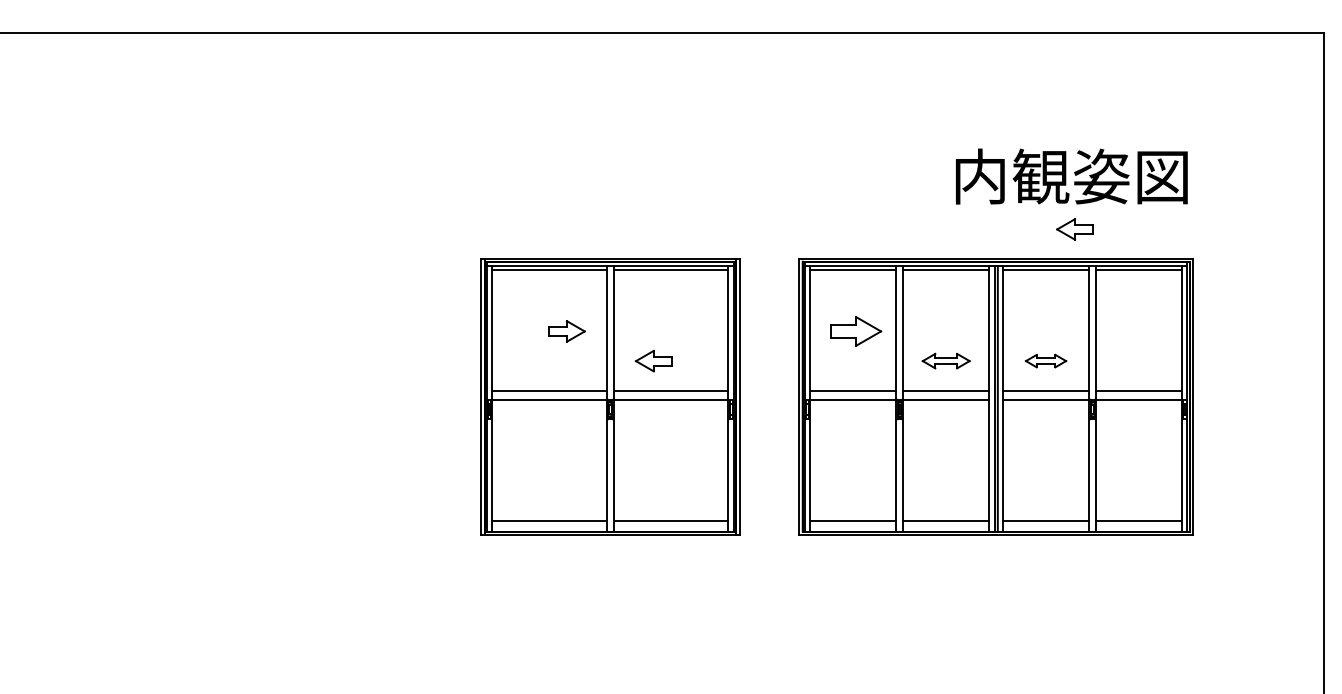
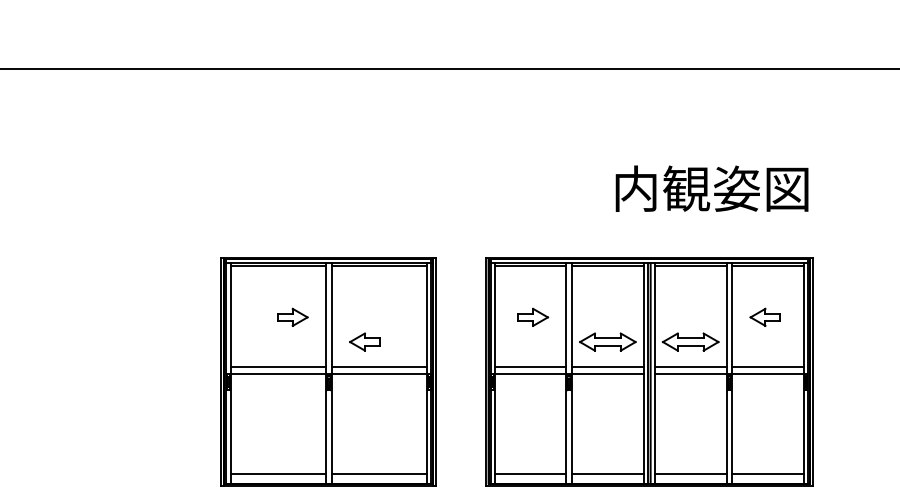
part: (1074, 229) -> (764, 317), moved
part: (856, 331) -> (533, 317), size x0.71
part: (945, 360) -> (607, 341), size x1.43
part: (1045, 360) -> (690, 341), size x1.67

